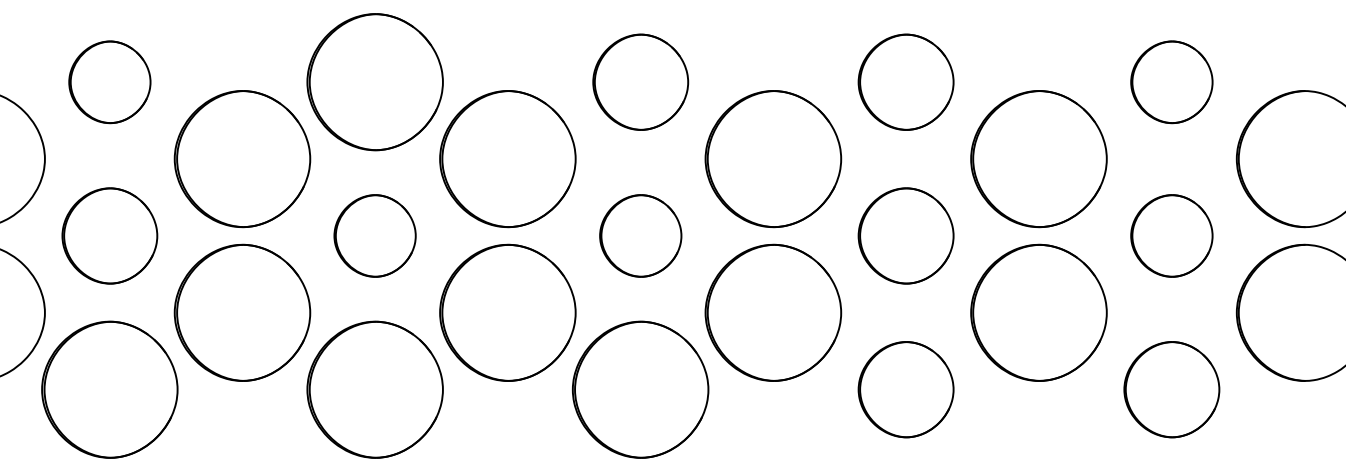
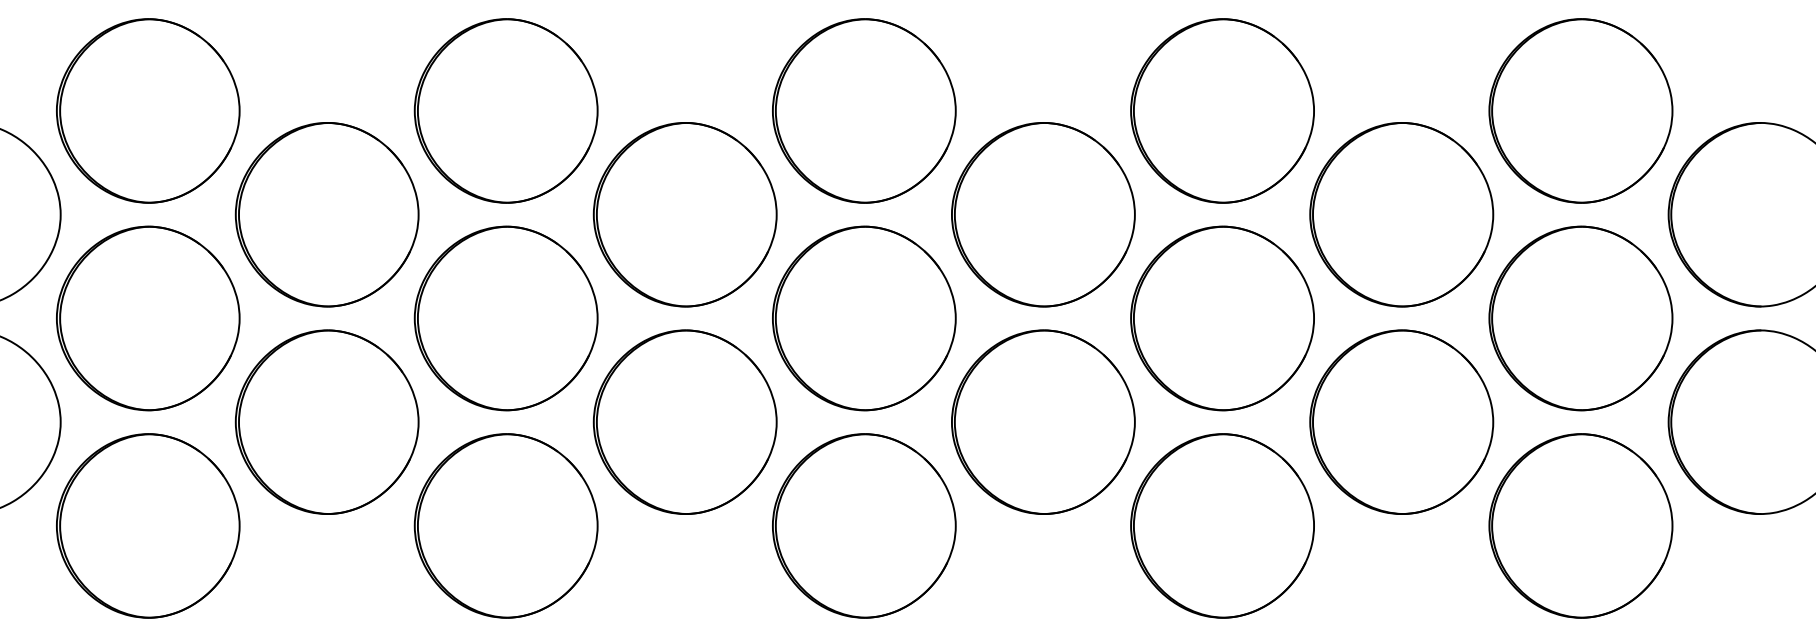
part: (109, 82) -> (147, 111), size x1.67
part: (640, 82) -> (864, 111), size x1.43
part: (905, 82) -> (1221, 111), size x1.43
part: (1171, 82) -> (1580, 111), size x1.67
part: (109, 235) -> (147, 317), size x1.43
part: (374, 235) -> (505, 317), size x1.67
part: (640, 235) -> (864, 317), size x1.67
part: (905, 235) -> (1221, 317), size x1.43
part: (1171, 235) -> (1580, 317), size x1.67
part: (905, 389) -> (1221, 525), size x1.43
part: (1171, 389) -> (1580, 525), size x1.43

